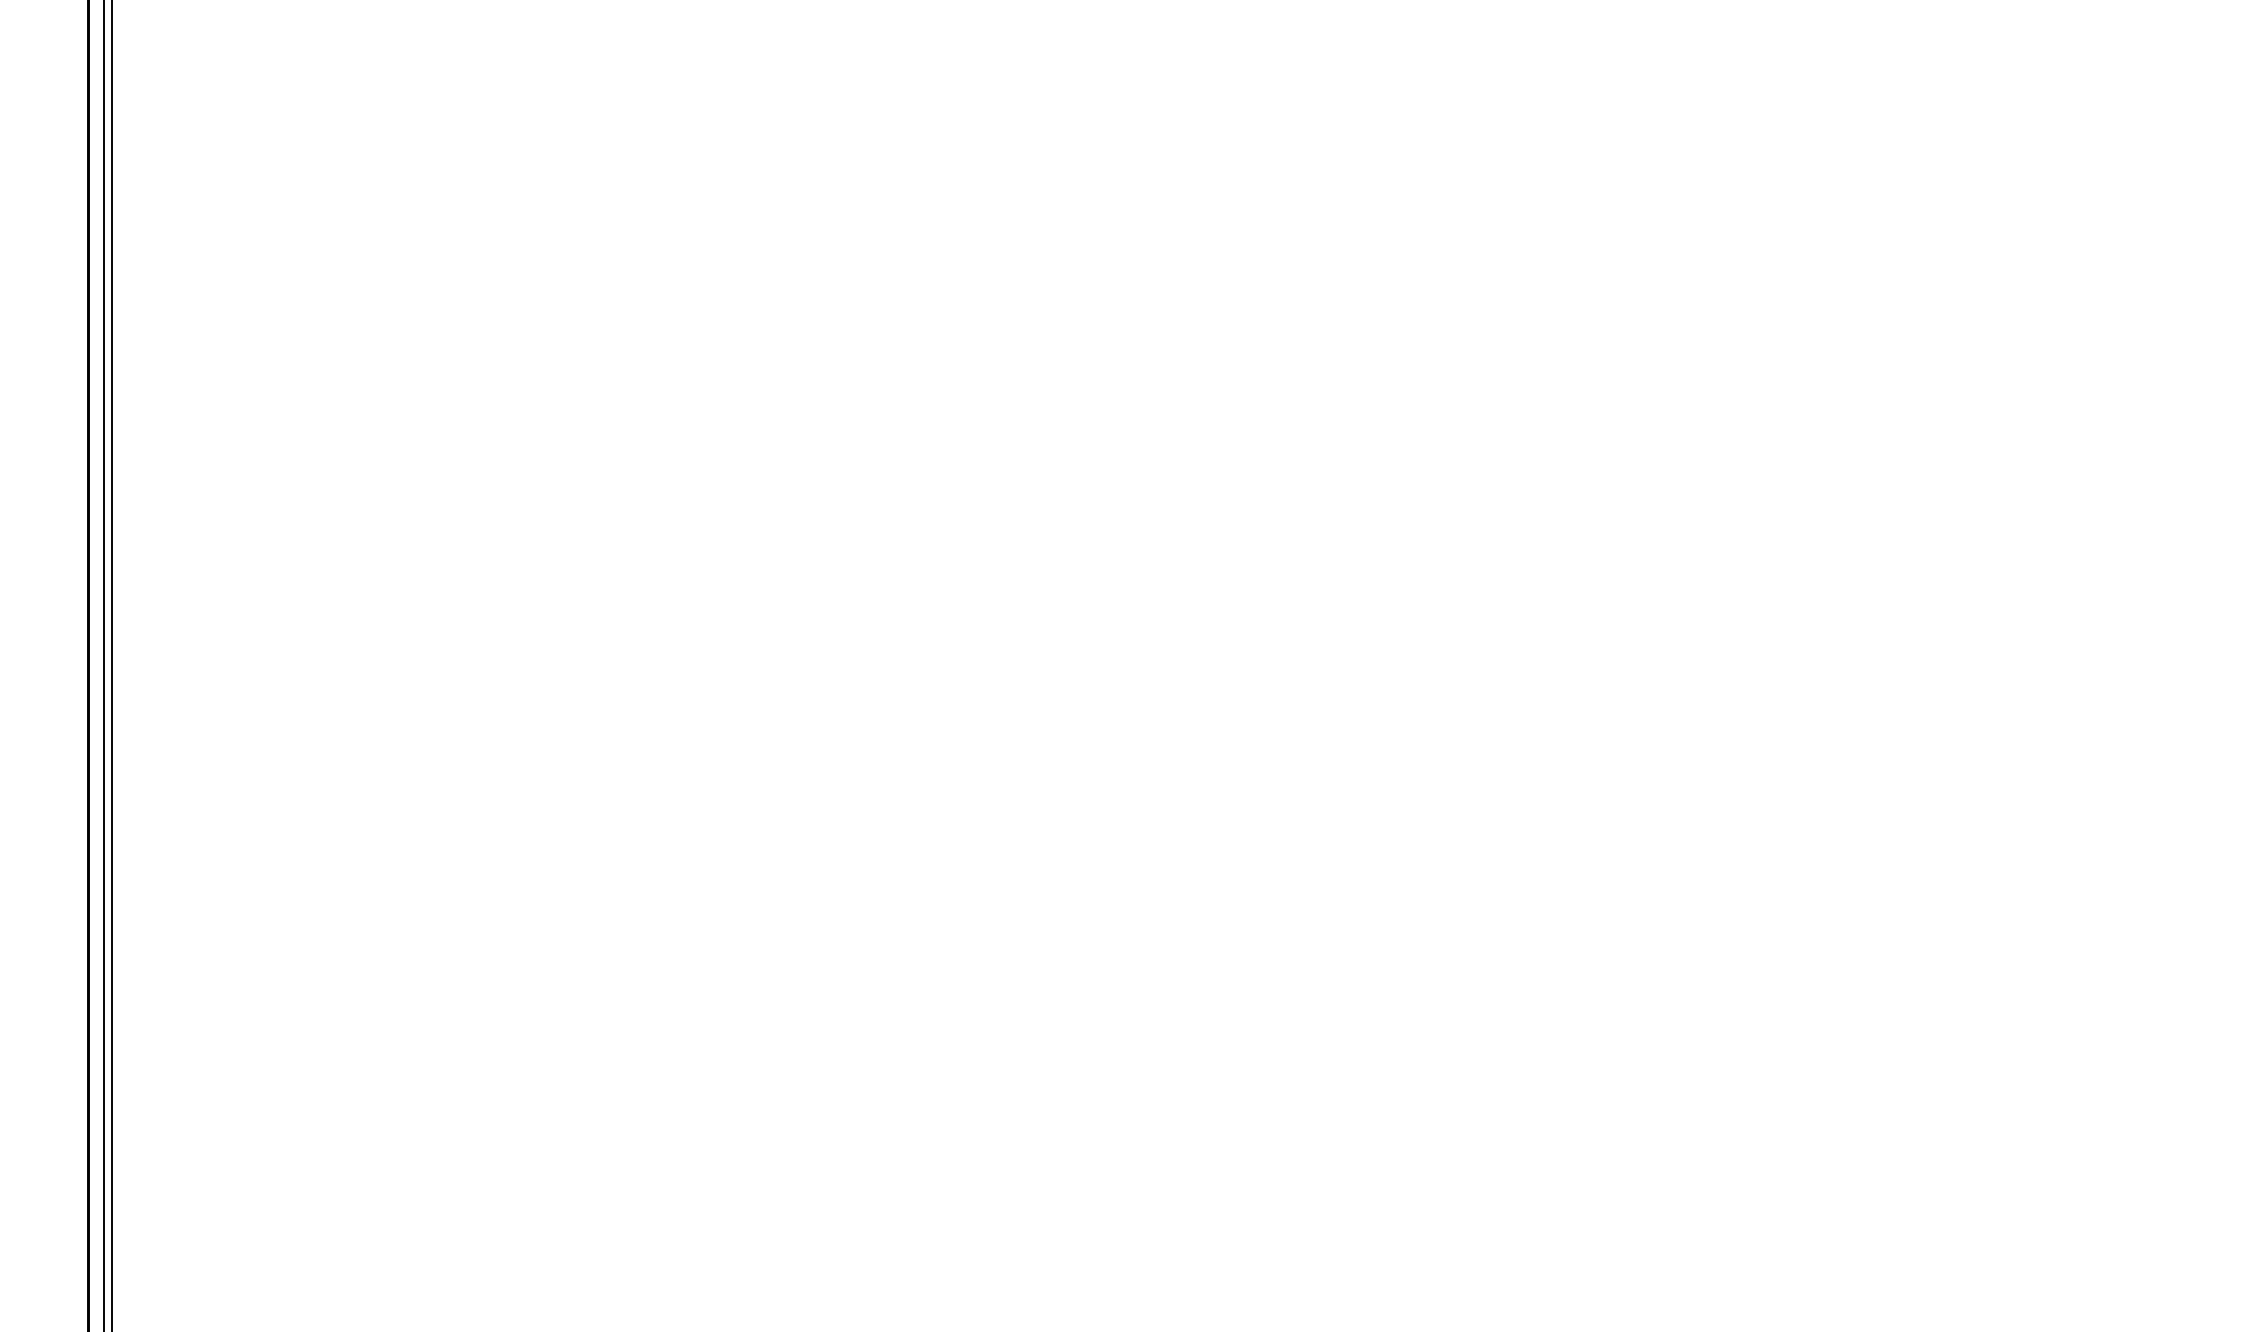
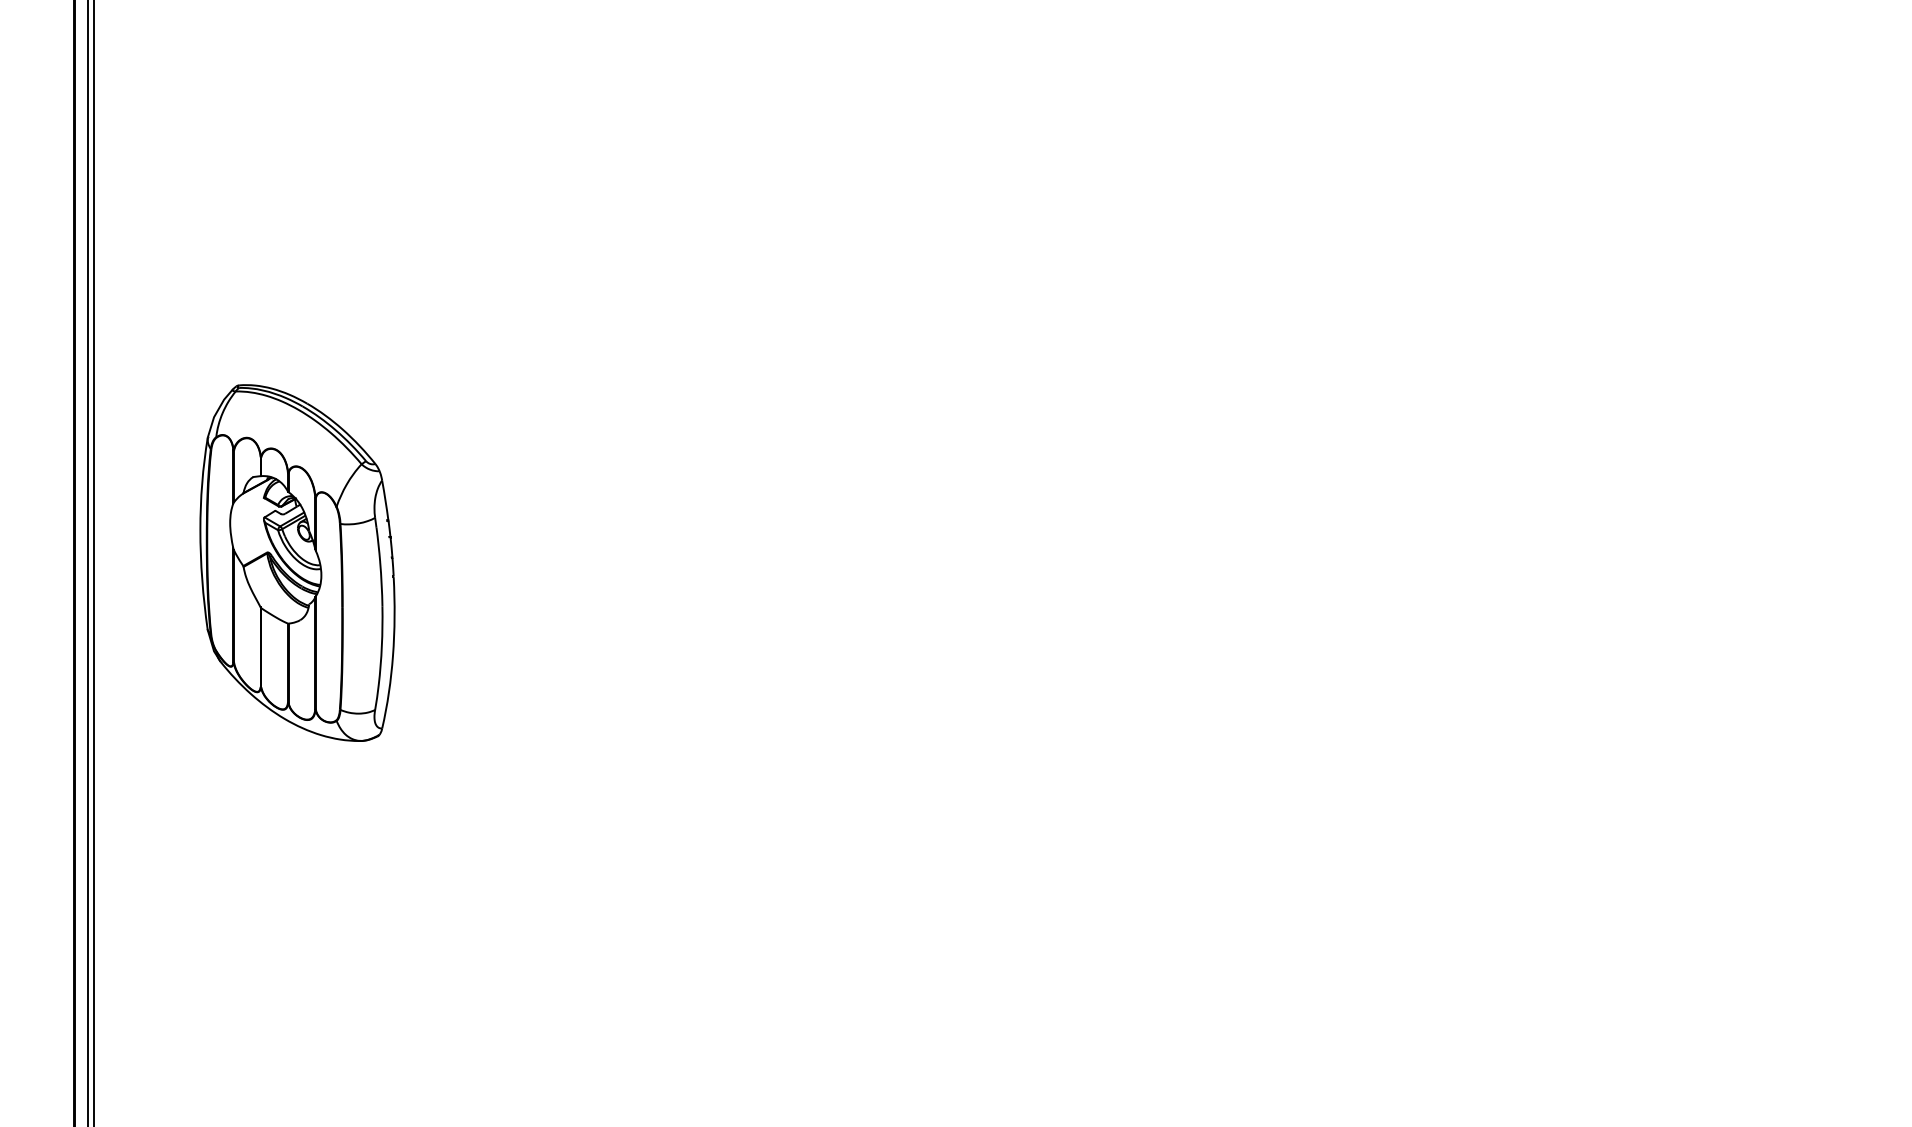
part: (351, 664) -> (297, 562), added

